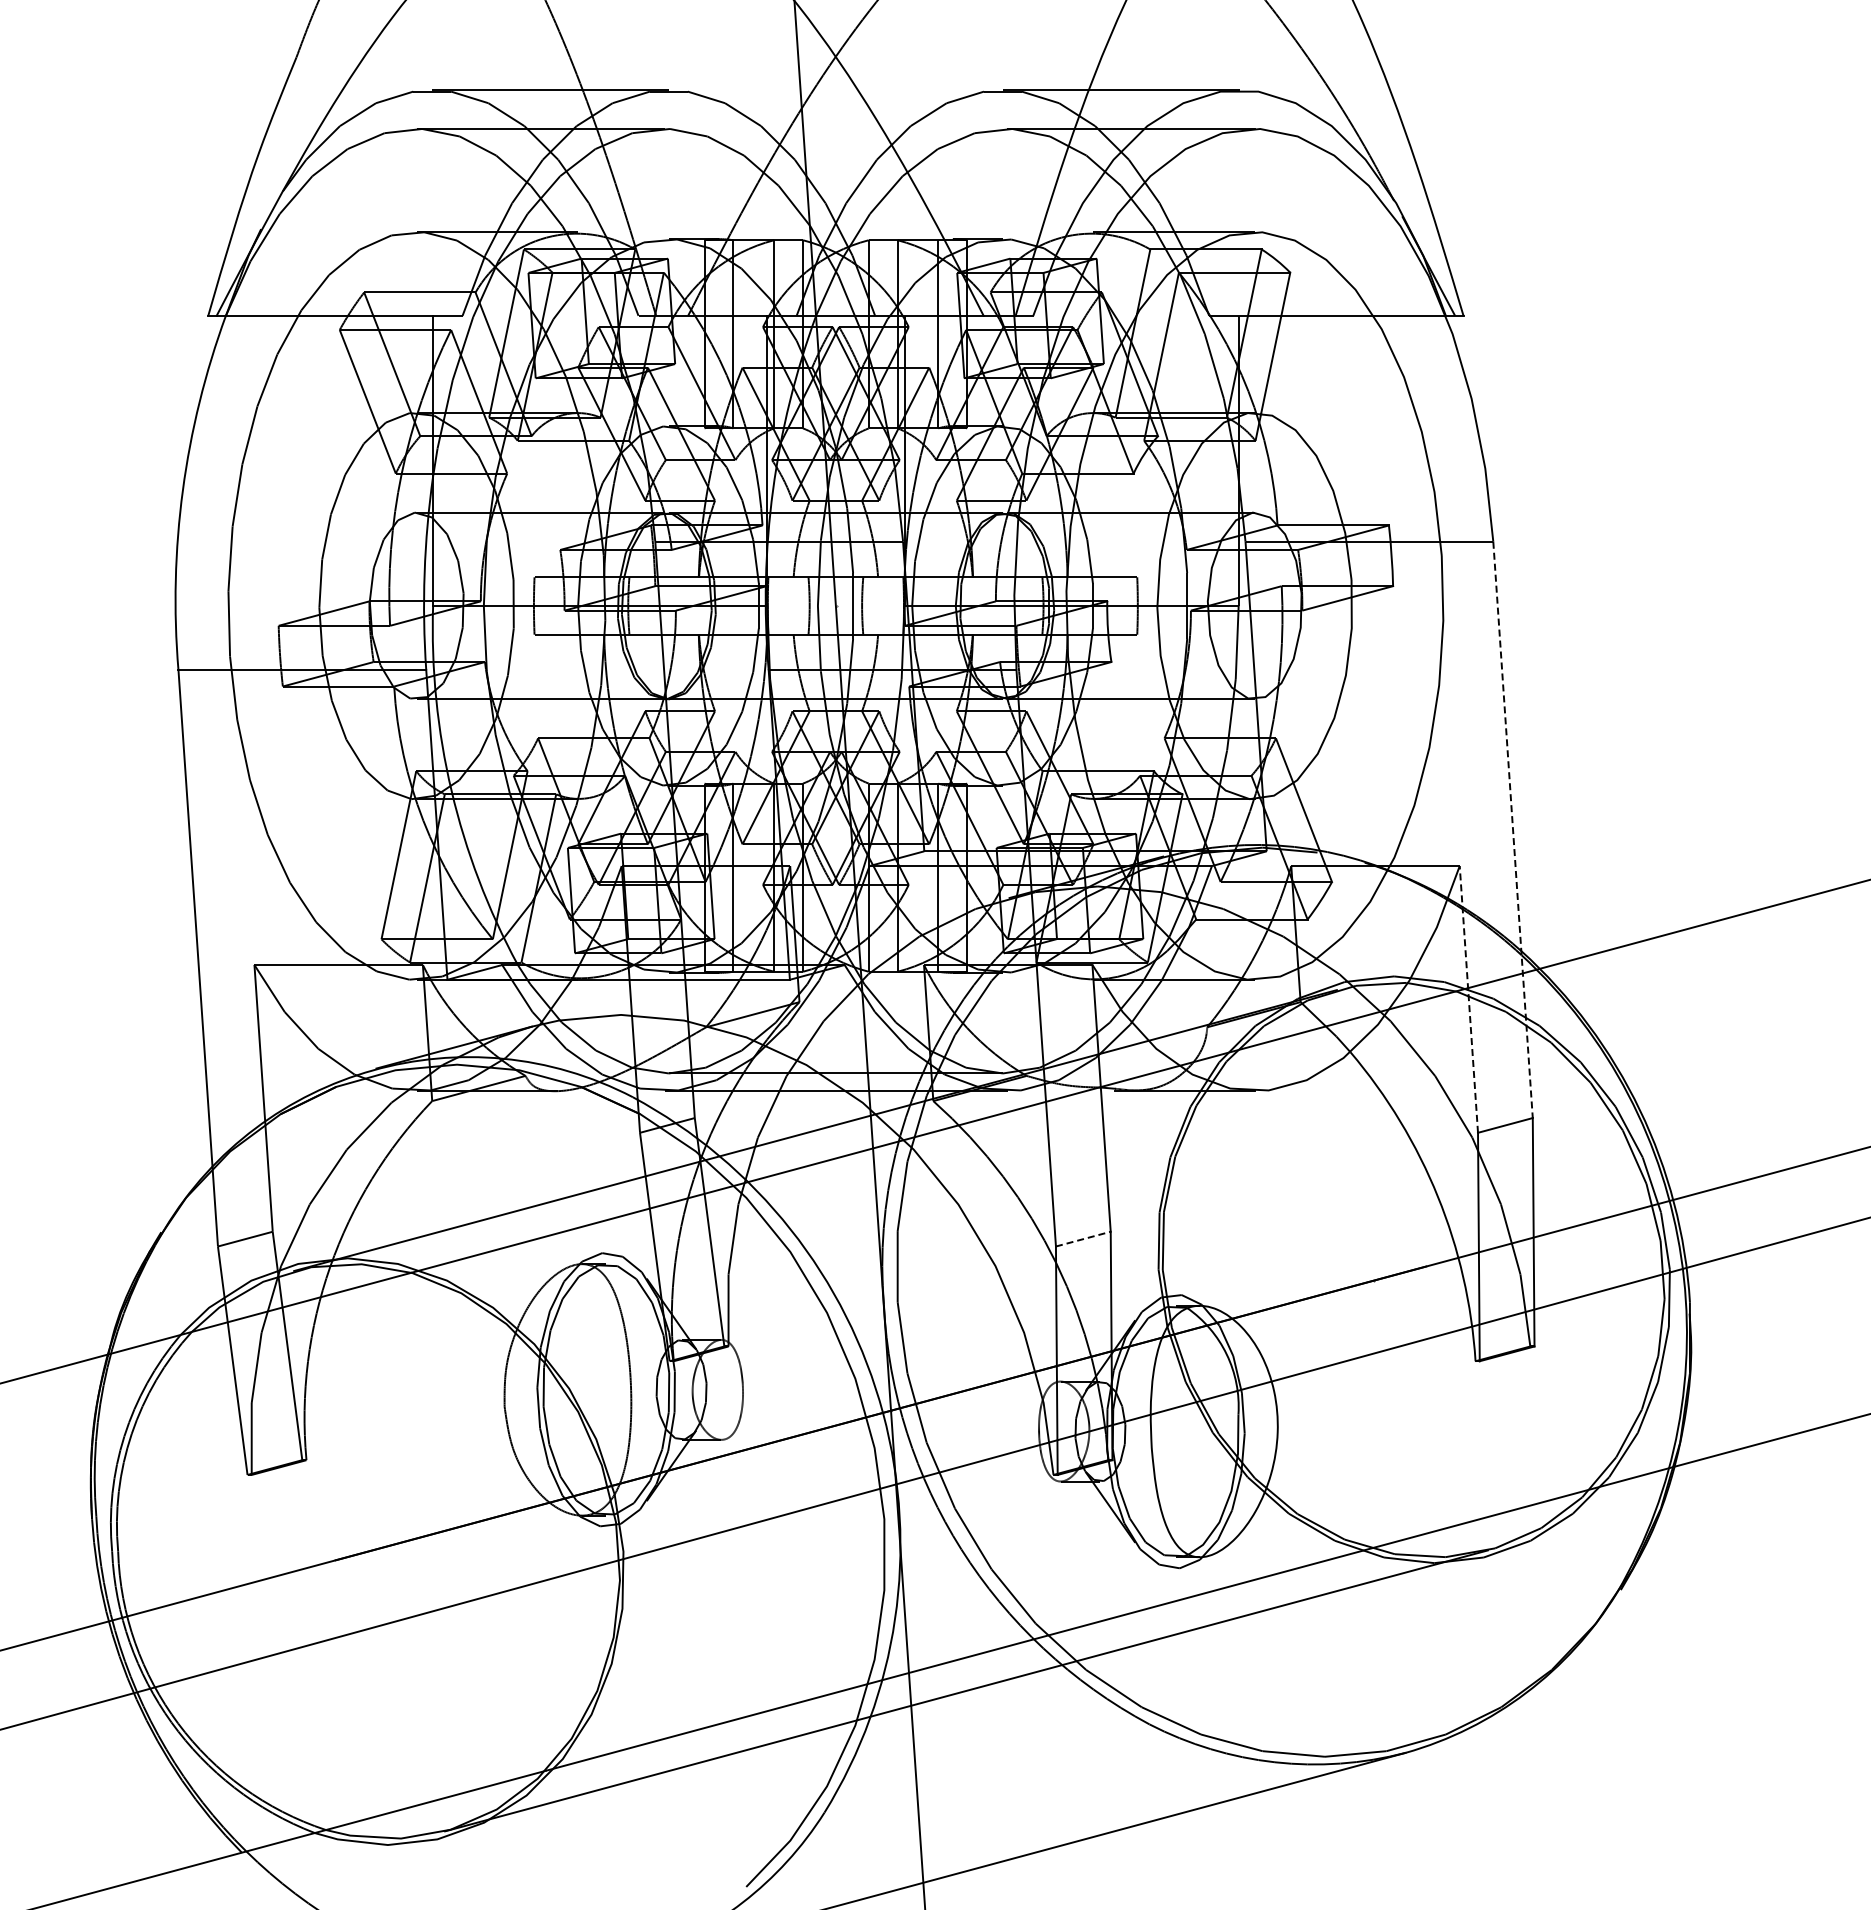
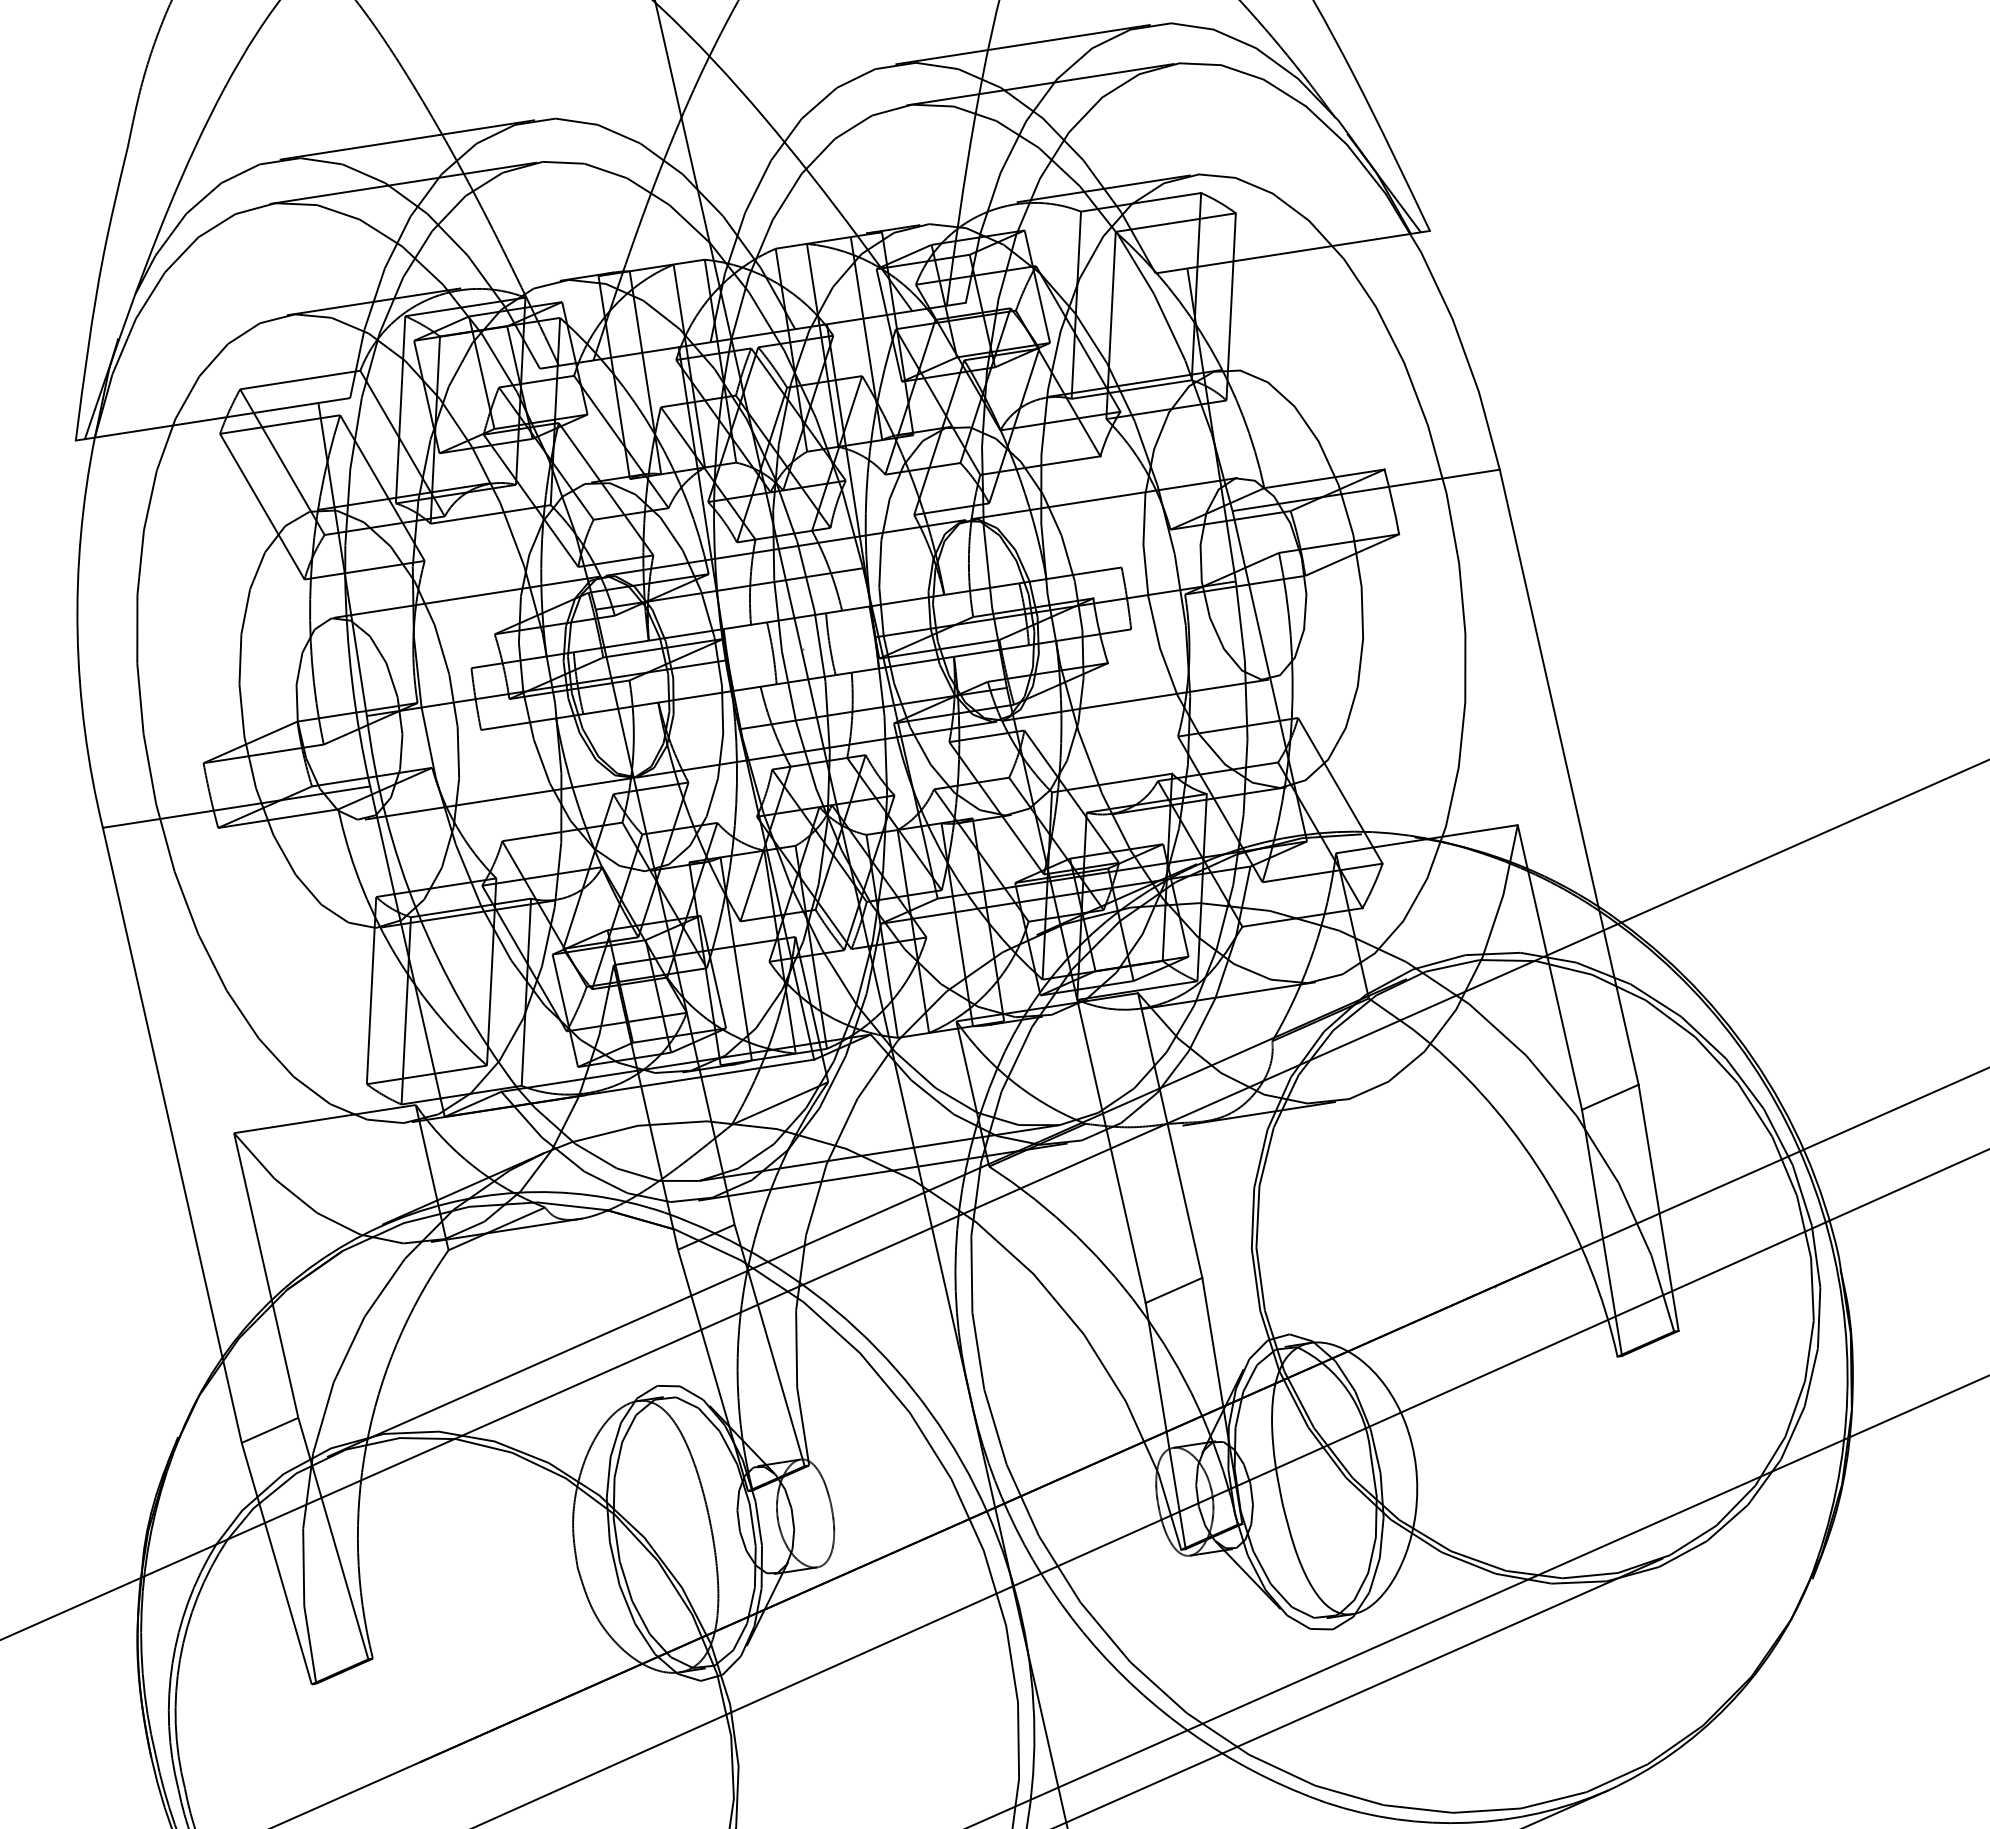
line: (1513, 829) -> (1569, 776), dashed -> solid
line: (1468, 999) -> (1549, 967), dashed -> solid
line: (1083, 1239) -> (1174, 1290), dashed -> solid

